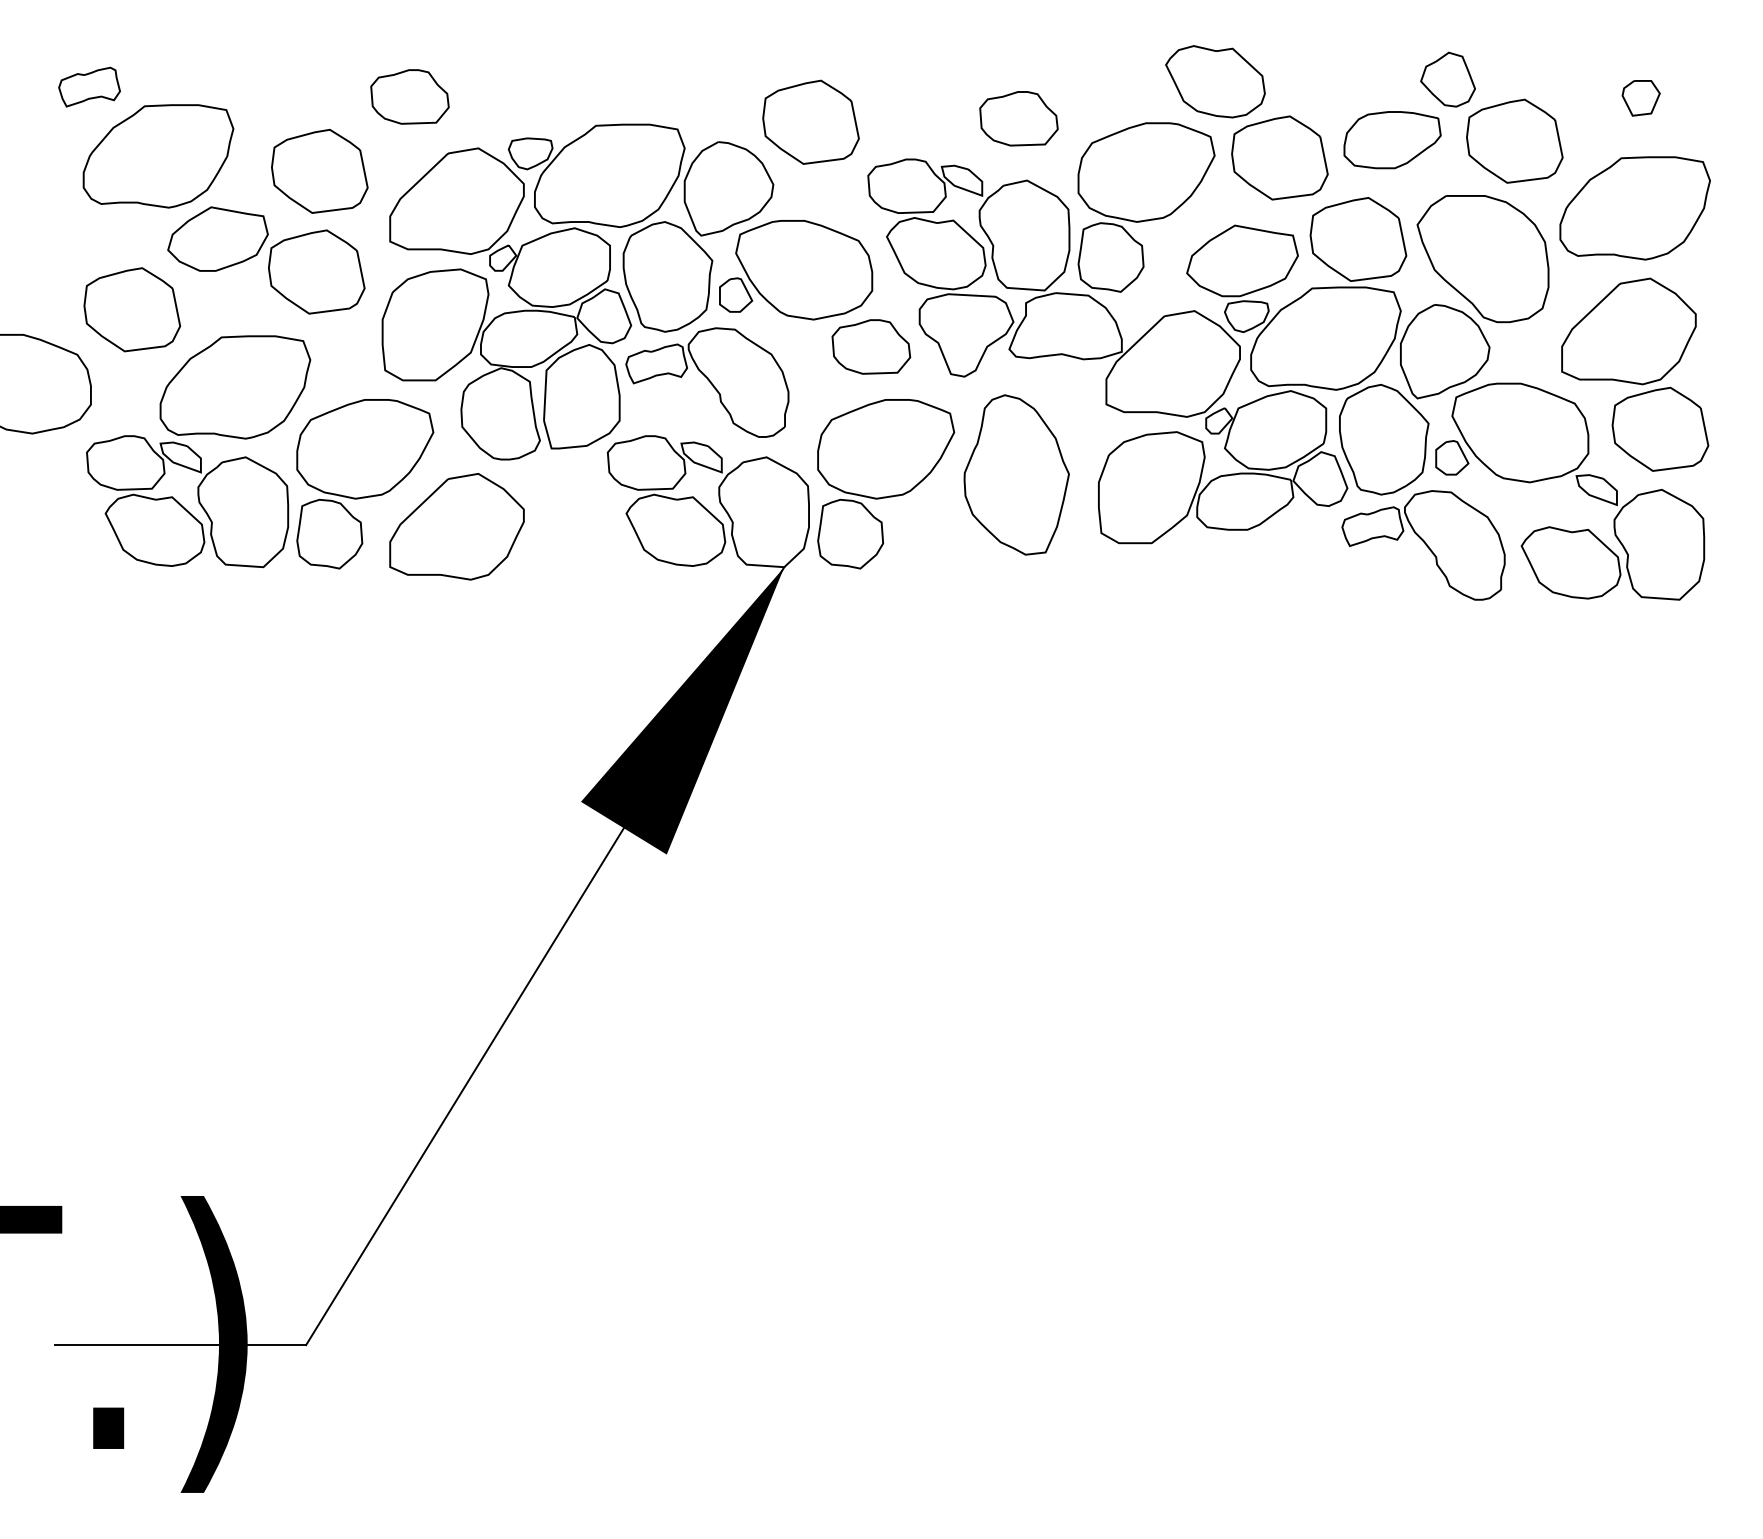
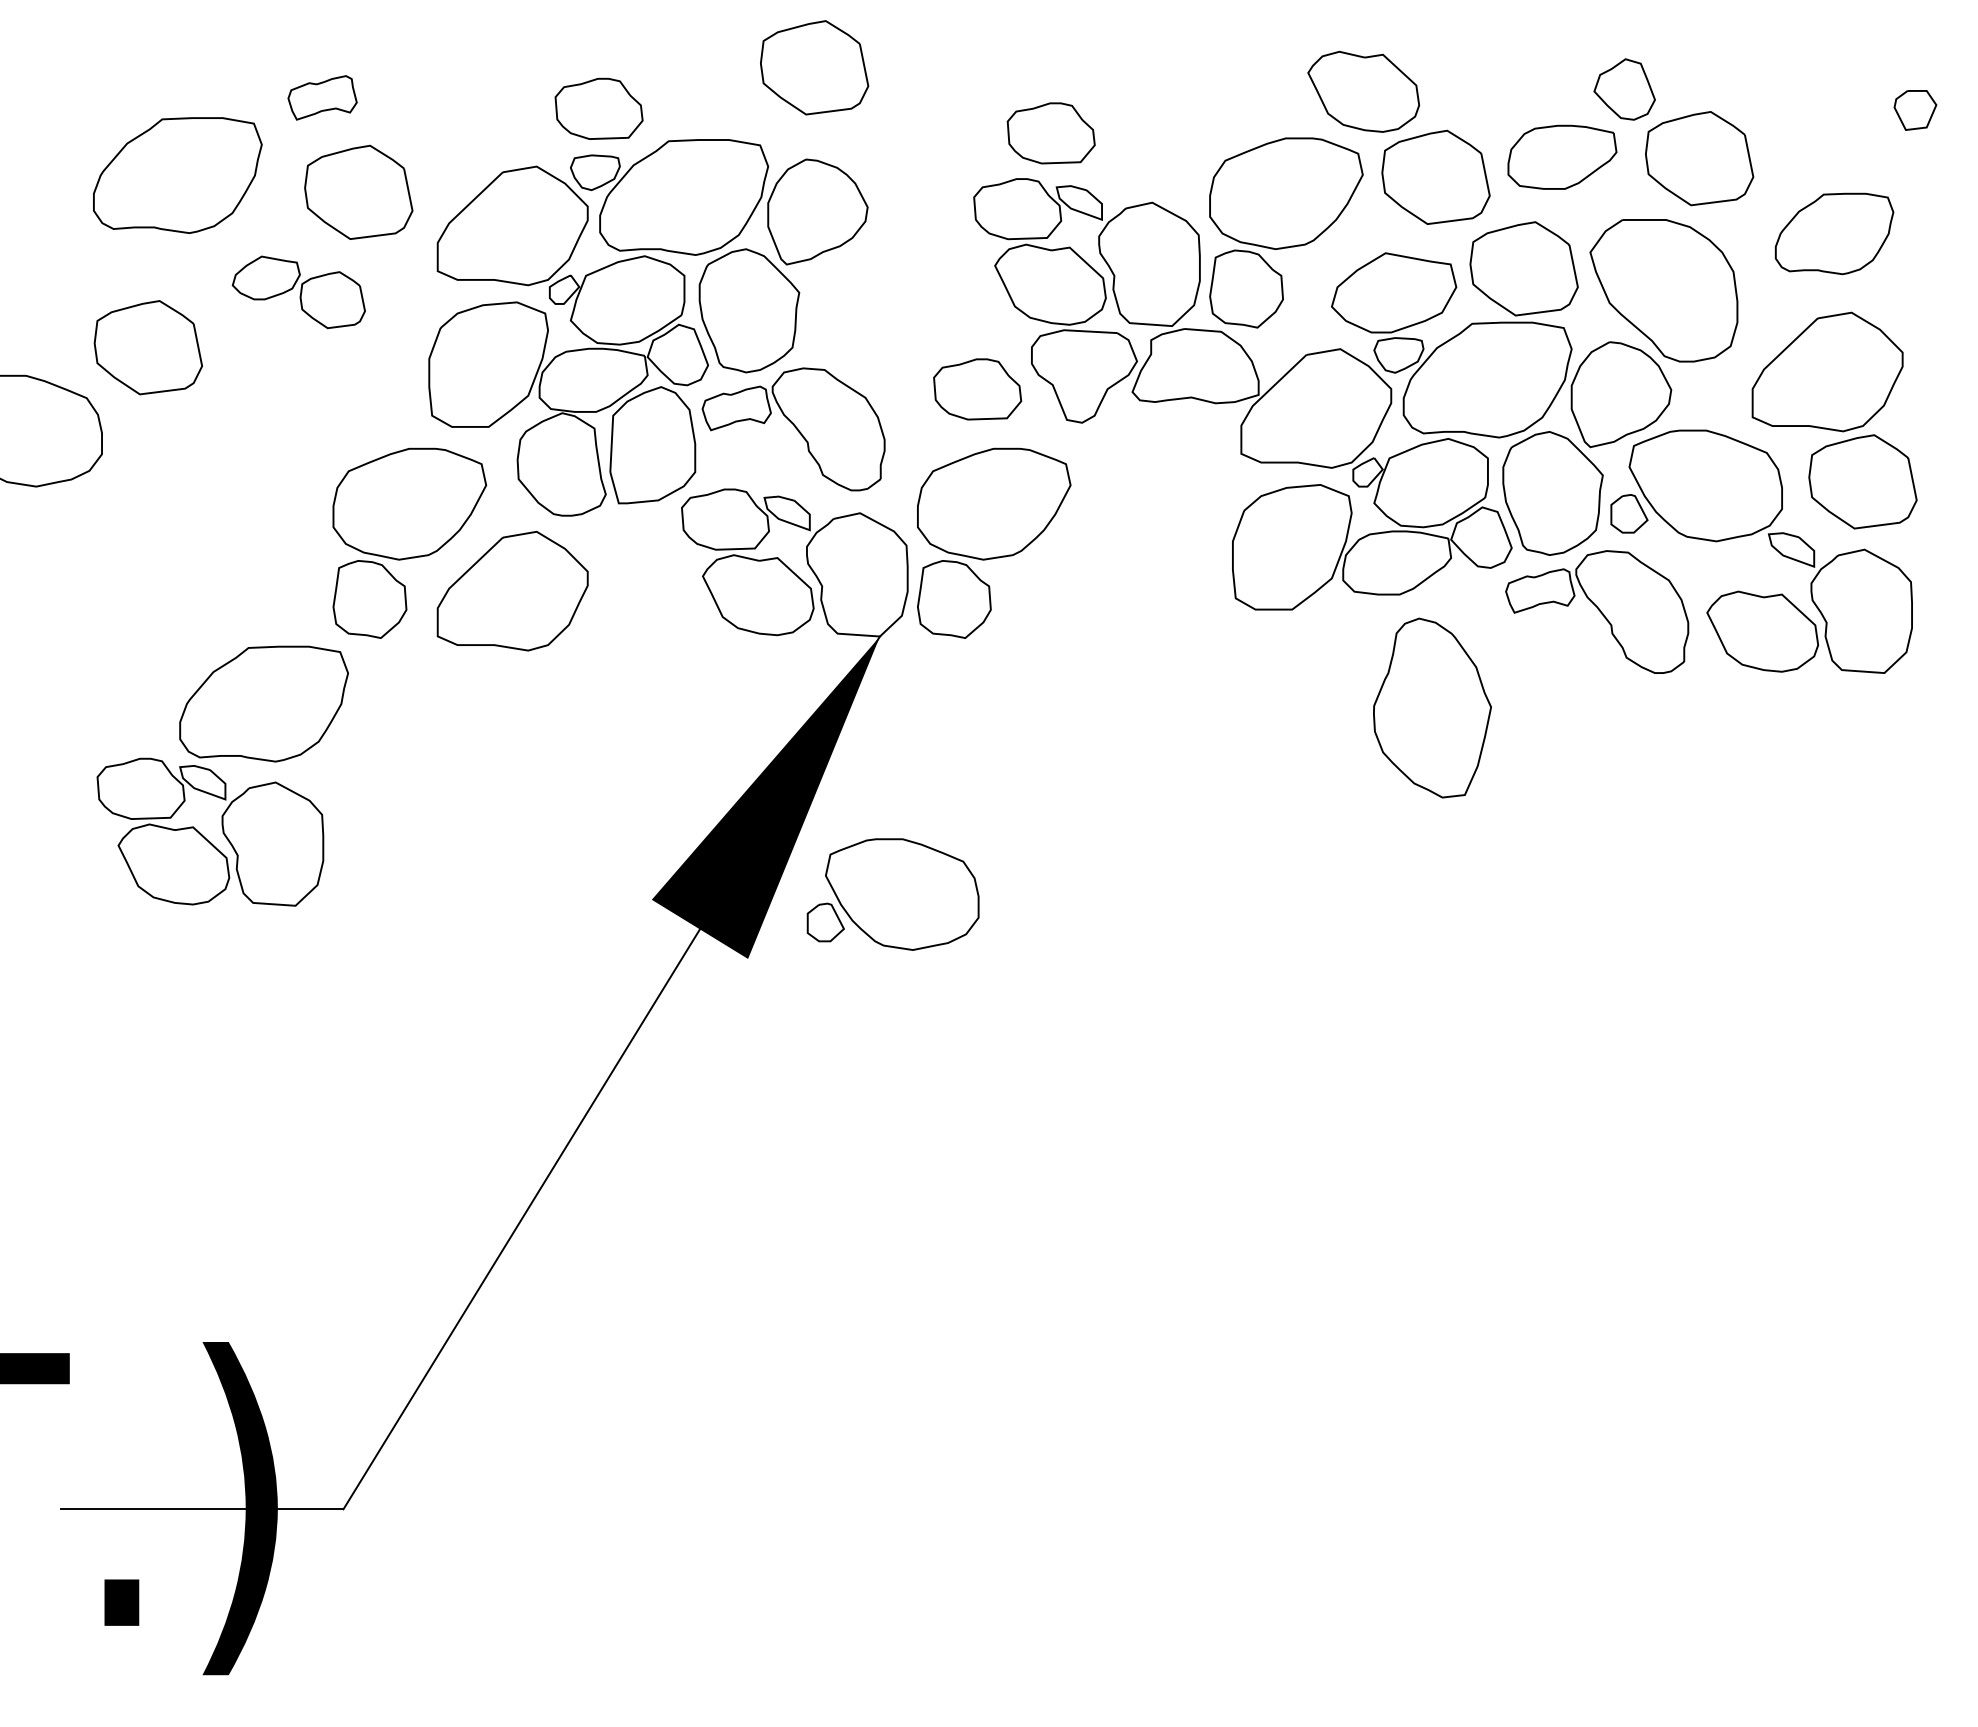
part: (89, 86) -> (322, 97), moved
part: (409, 96) -> (598, 108), moved
part: (1640, 98) -> (1914, 110), moved
part: (1018, 118) -> (1050, 133), moved
part: (810, 121) -> (813, 66), moved
part: (1634, 208) -> (1833, 234), size x0.7
part: (266, 260) -> (298, 292), size x0.6
part: (796, 270) -> (893, 894), moved
part: (198, 451) -> (222, 775), moved
part: (1016, 474) -> (1432, 707), moved

